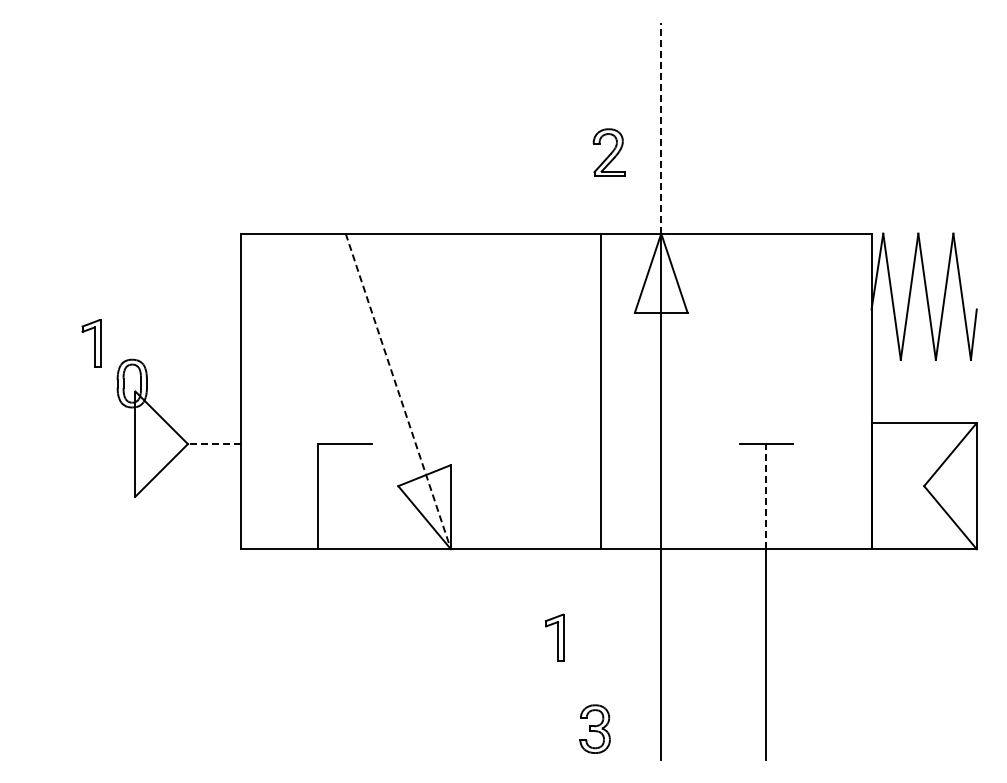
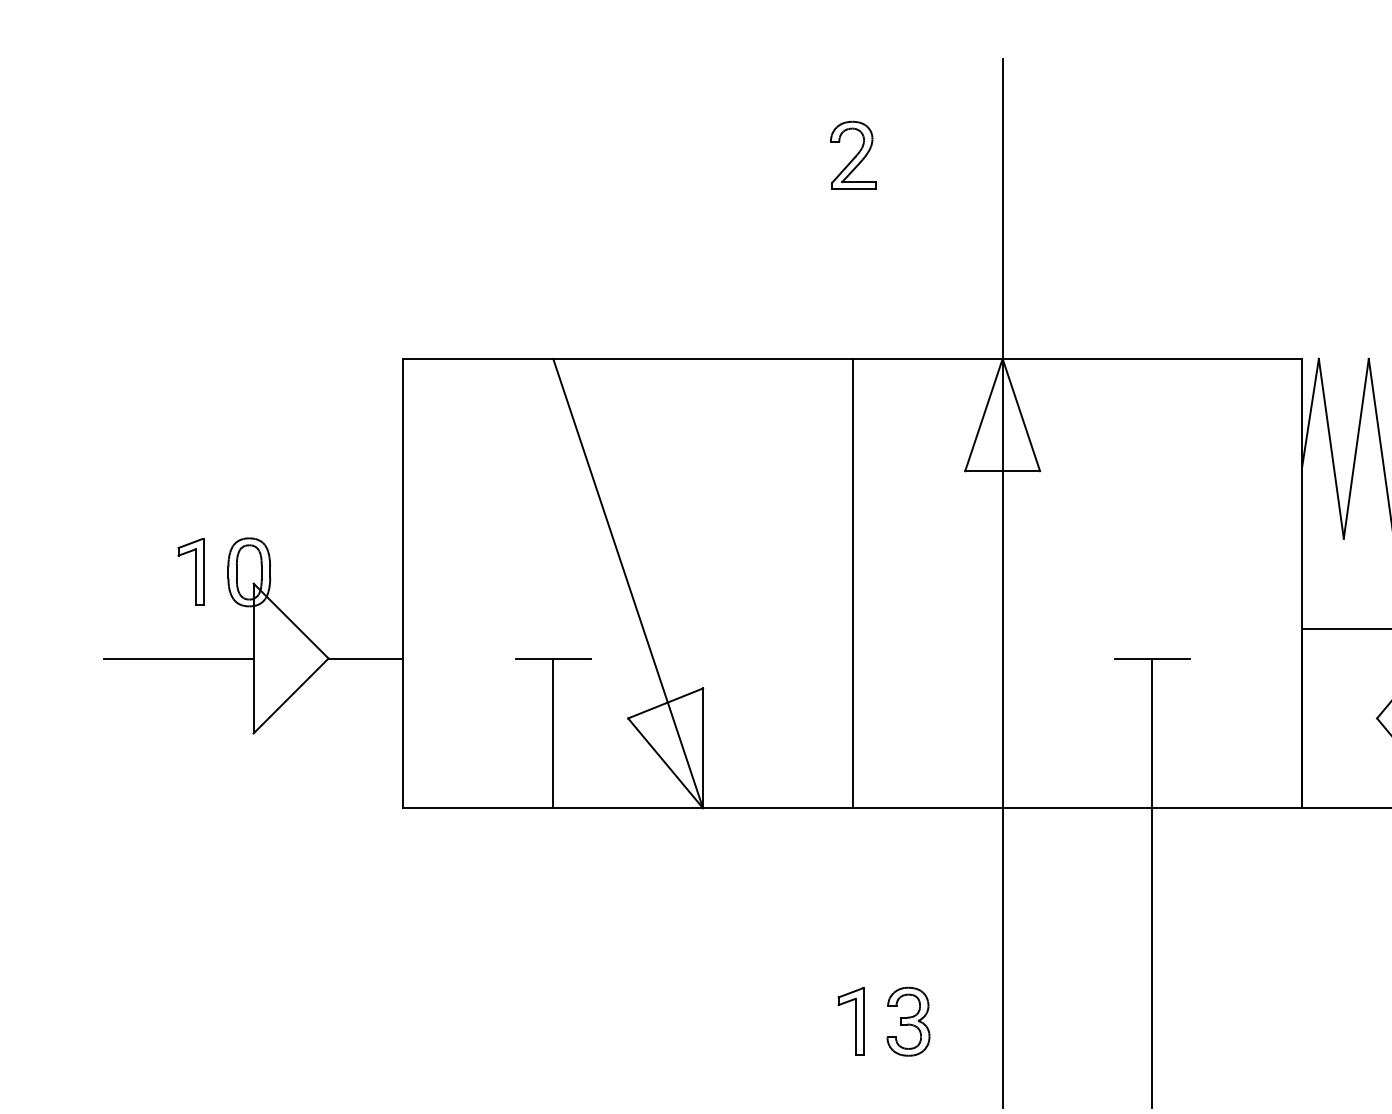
line: (661, 128) -> (1002, 209), dashed -> solid
part: (608, 152) -> (852, 154), moved
part: (91, 343) -> (191, 572), moved
line: (398, 391) -> (628, 583), dashed -> solid
line: (601, 391) -> (853, 583), moved
line: (82, 444) -> (178, 659), added
line: (213, 444) -> (364, 659), dashed -> solid
line: (317, 496) -> (552, 733), moved
line: (766, 496) -> (1152, 733), dashed -> solid
part: (554, 637) -> (850, 1020), moved
part: (594, 728) -> (907, 1020), moved

